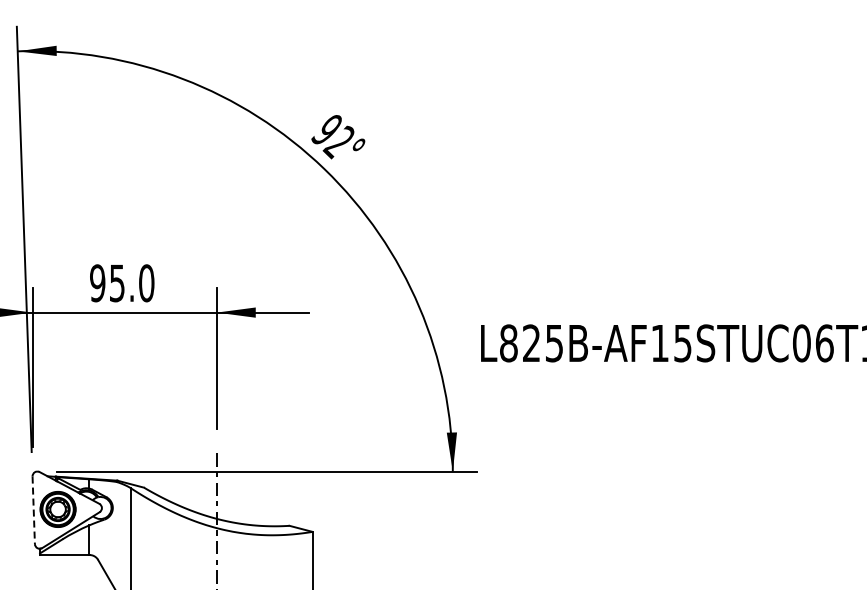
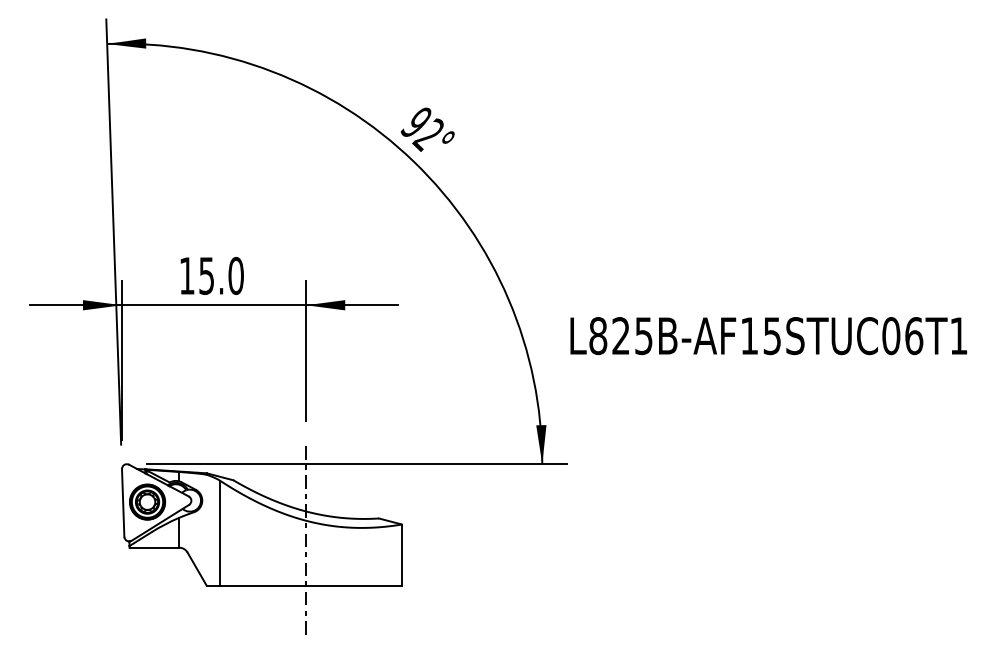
text: (97, 282) -> (186, 275), 95.0 -> 15.0
line: (34, 509) -> (123, 502), dashed -> solid

